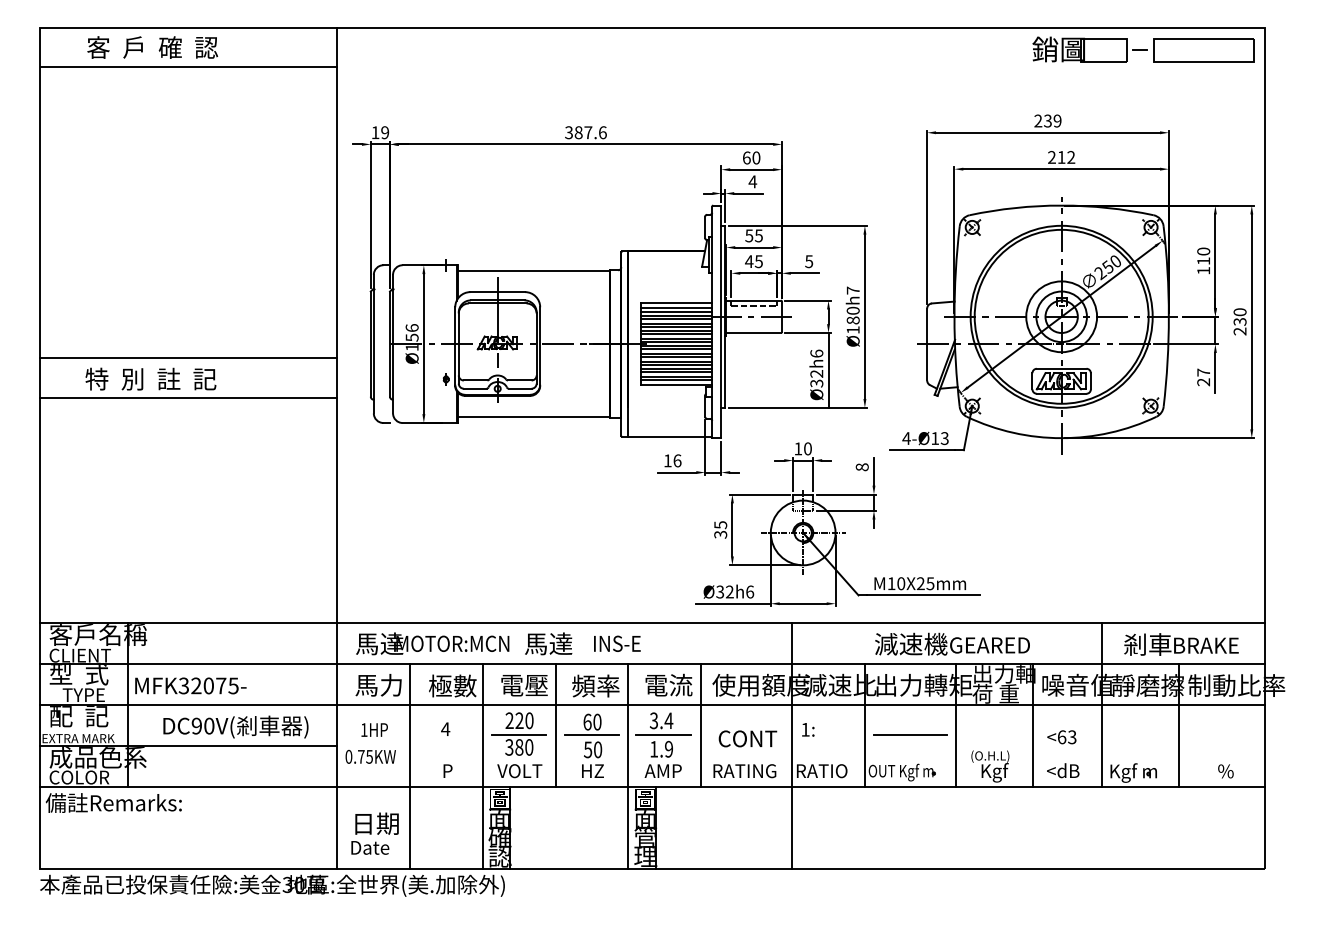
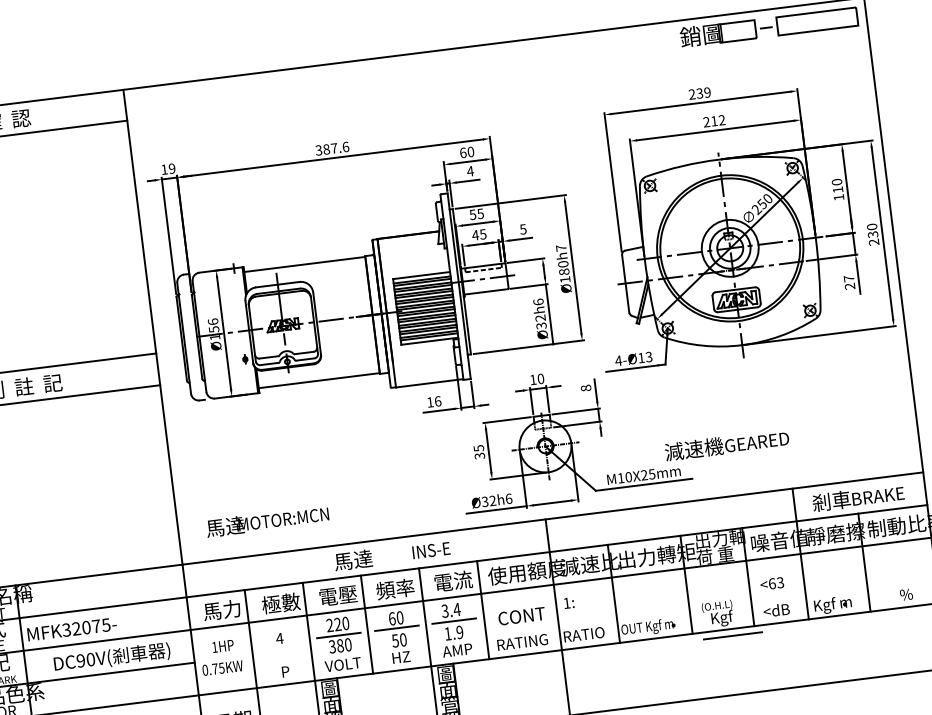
text: (432, 643) -> (267, 521), moved
text: (617, 643) -> (431, 550), moved
text: (952, 643) -> (726, 444), moved
line: (910, 734) -> (732, 635), moved

